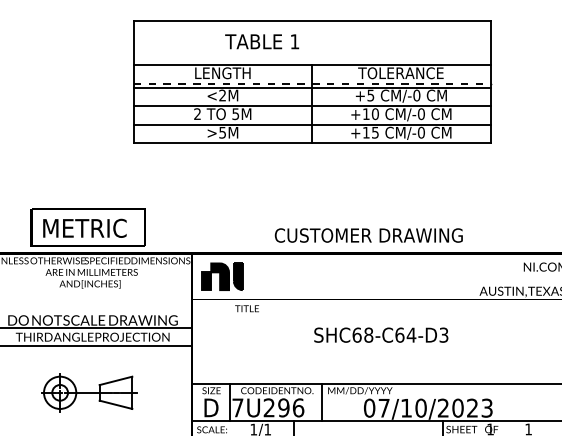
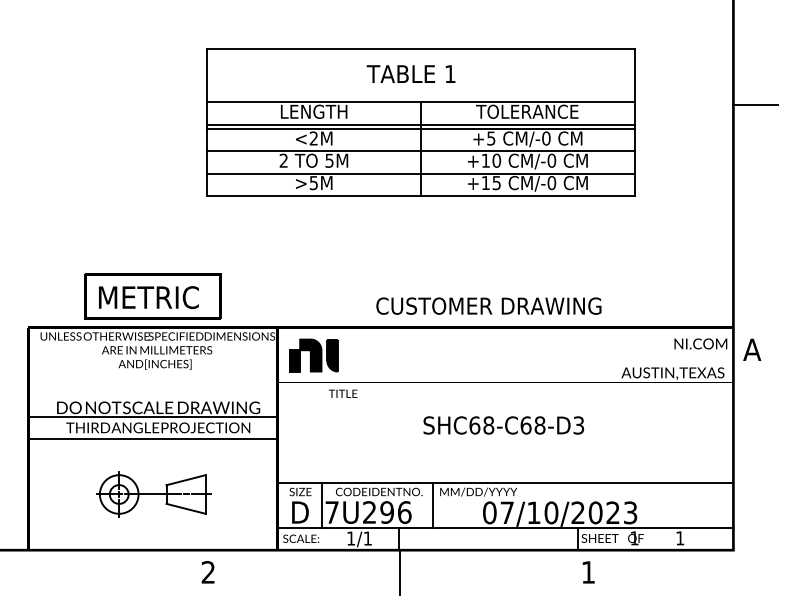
text: (261, 41) -> (410, 73), moved
line: (311, 83) -> (420, 124), dashed -> solid
text: (411, 335) -> (539, 425), SHC68-C64-D3 -> SHC68-C68-D3

